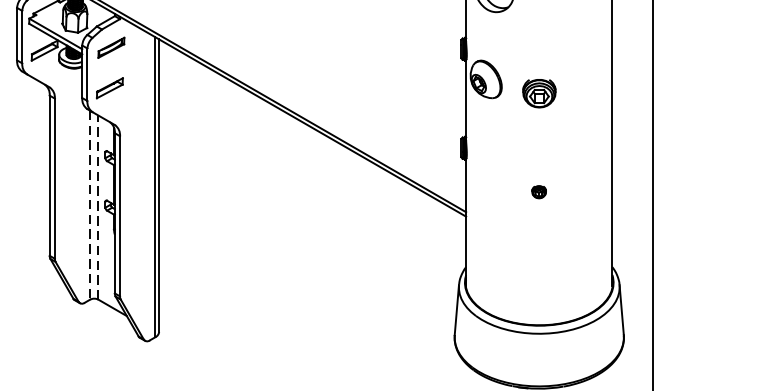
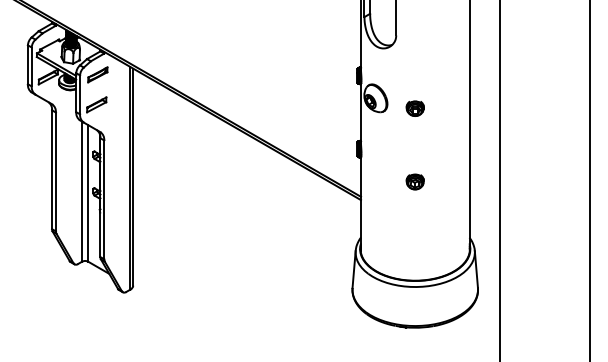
part: (538, 93) -> (414, 108), size x0.71
part: (538, 191) -> (414, 181), size x1.67
line: (90, 206) -> (82, 192), dashed -> solid
line: (98, 206) -> (88, 192), dashed -> solid

